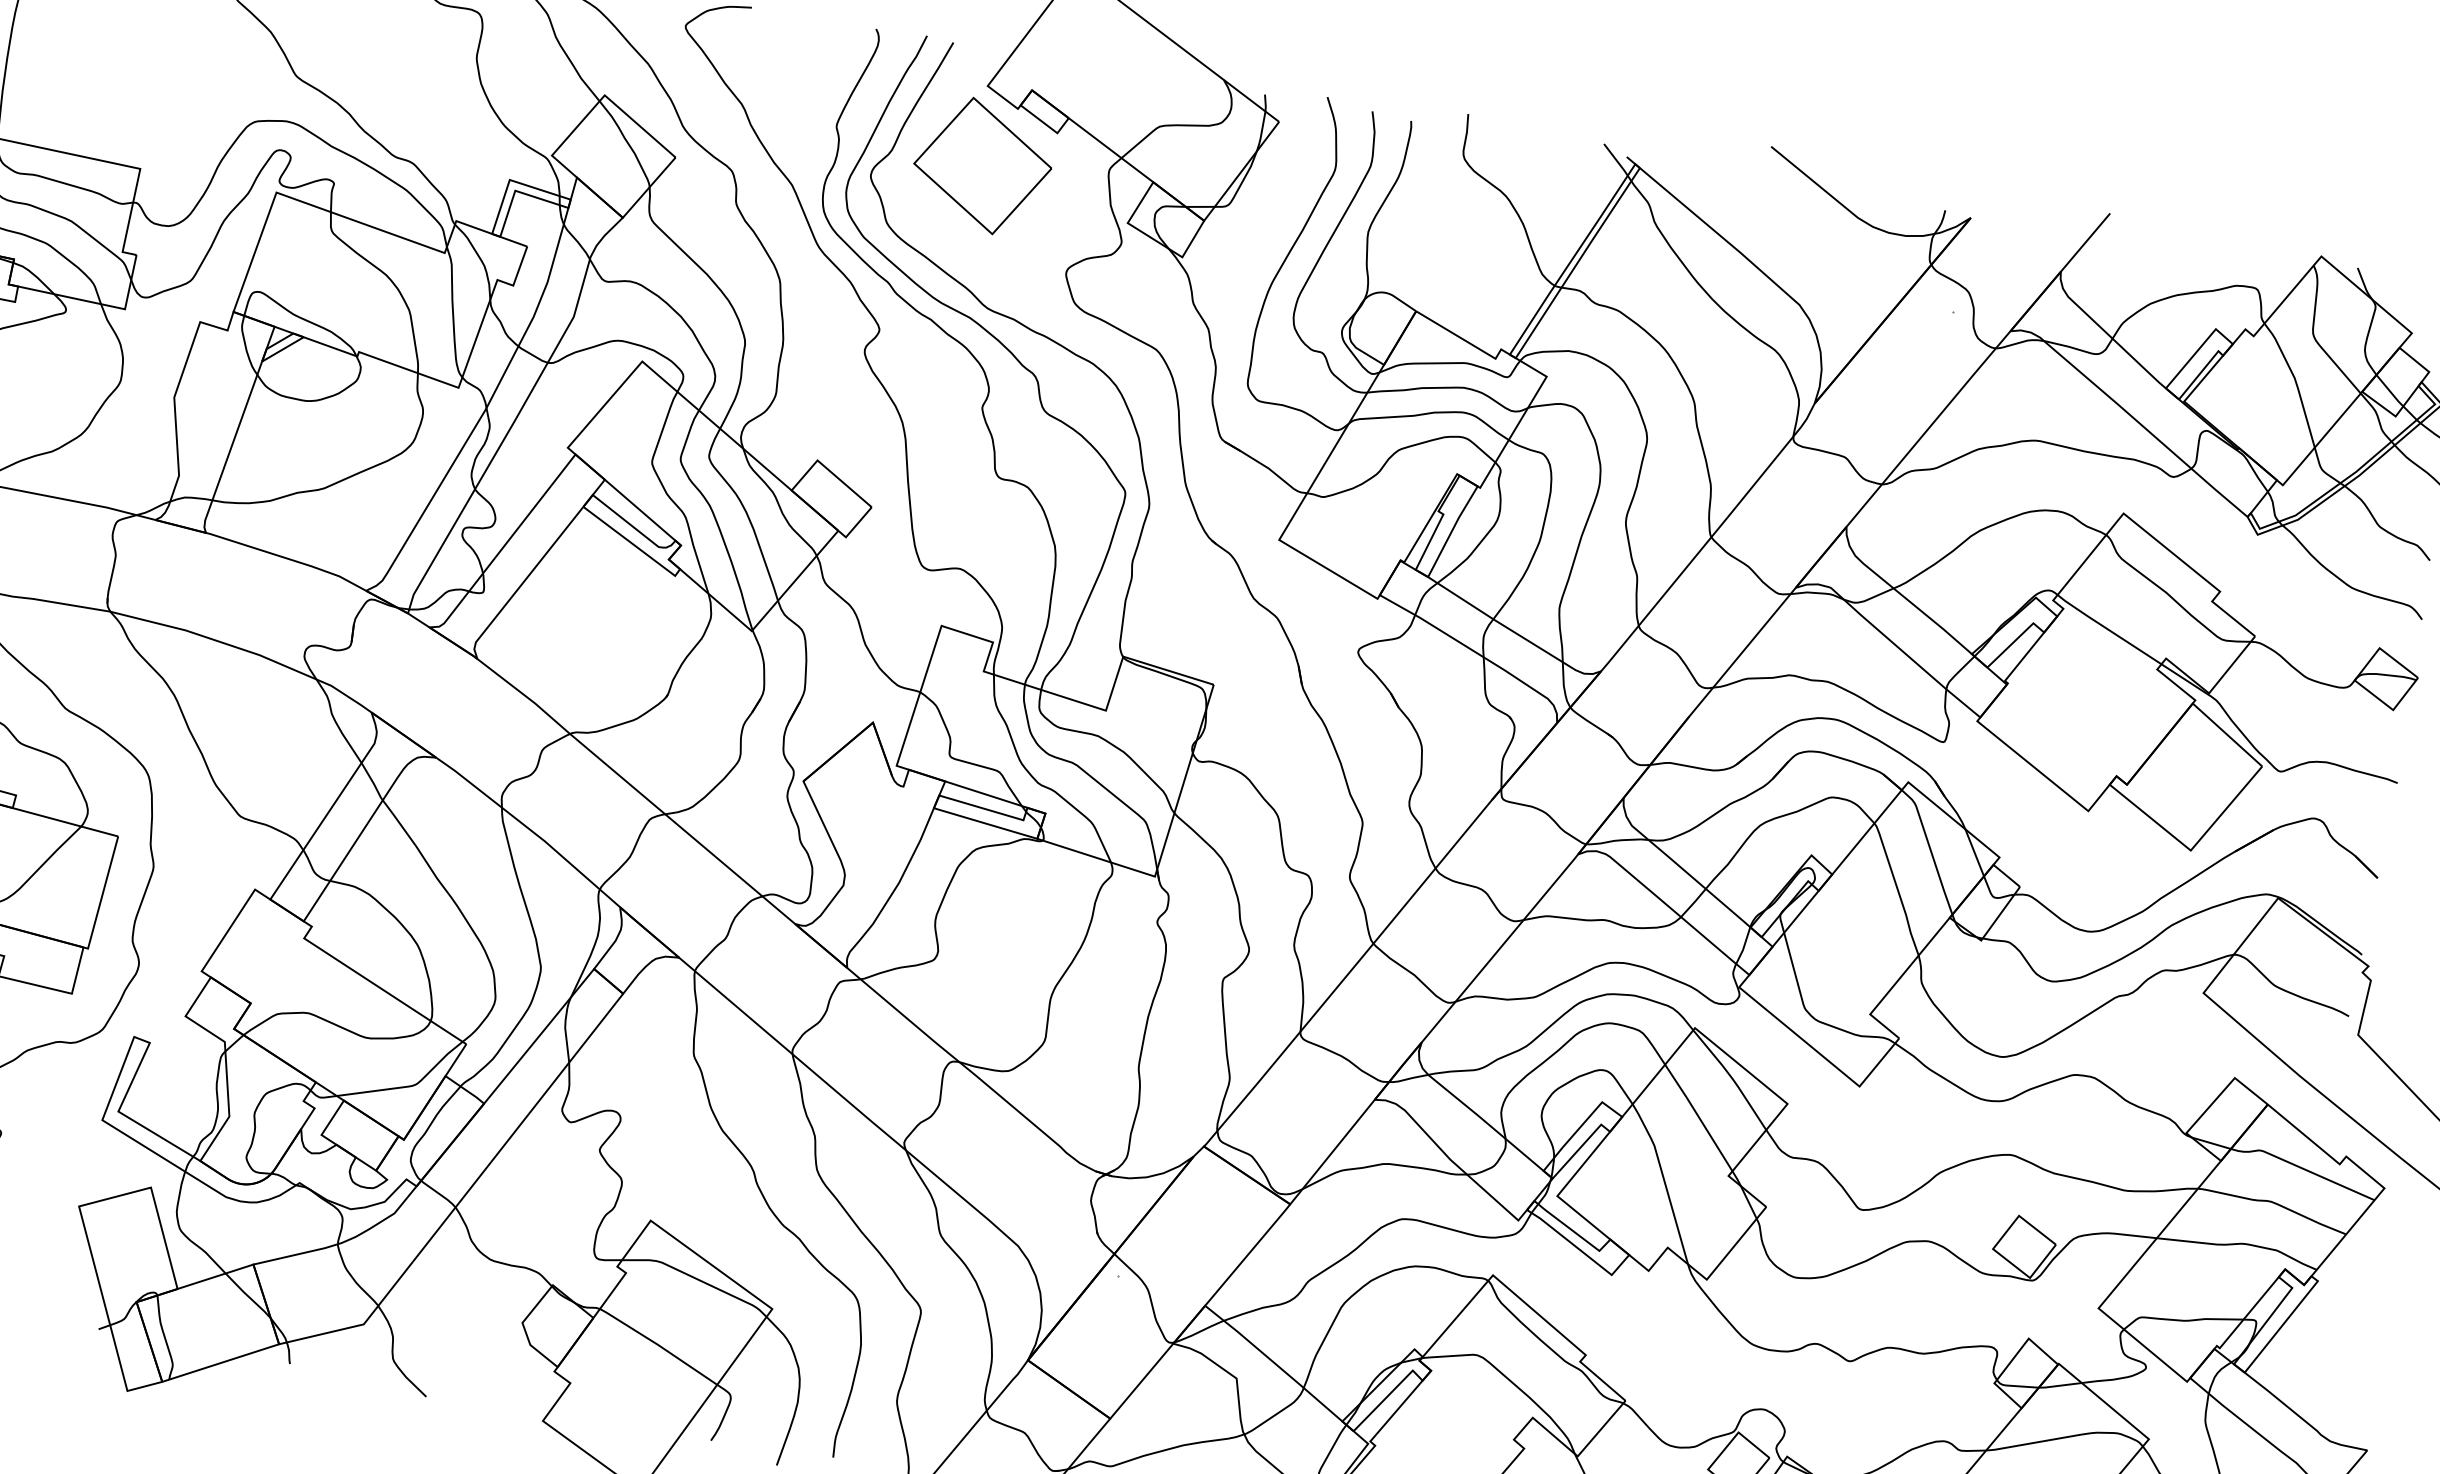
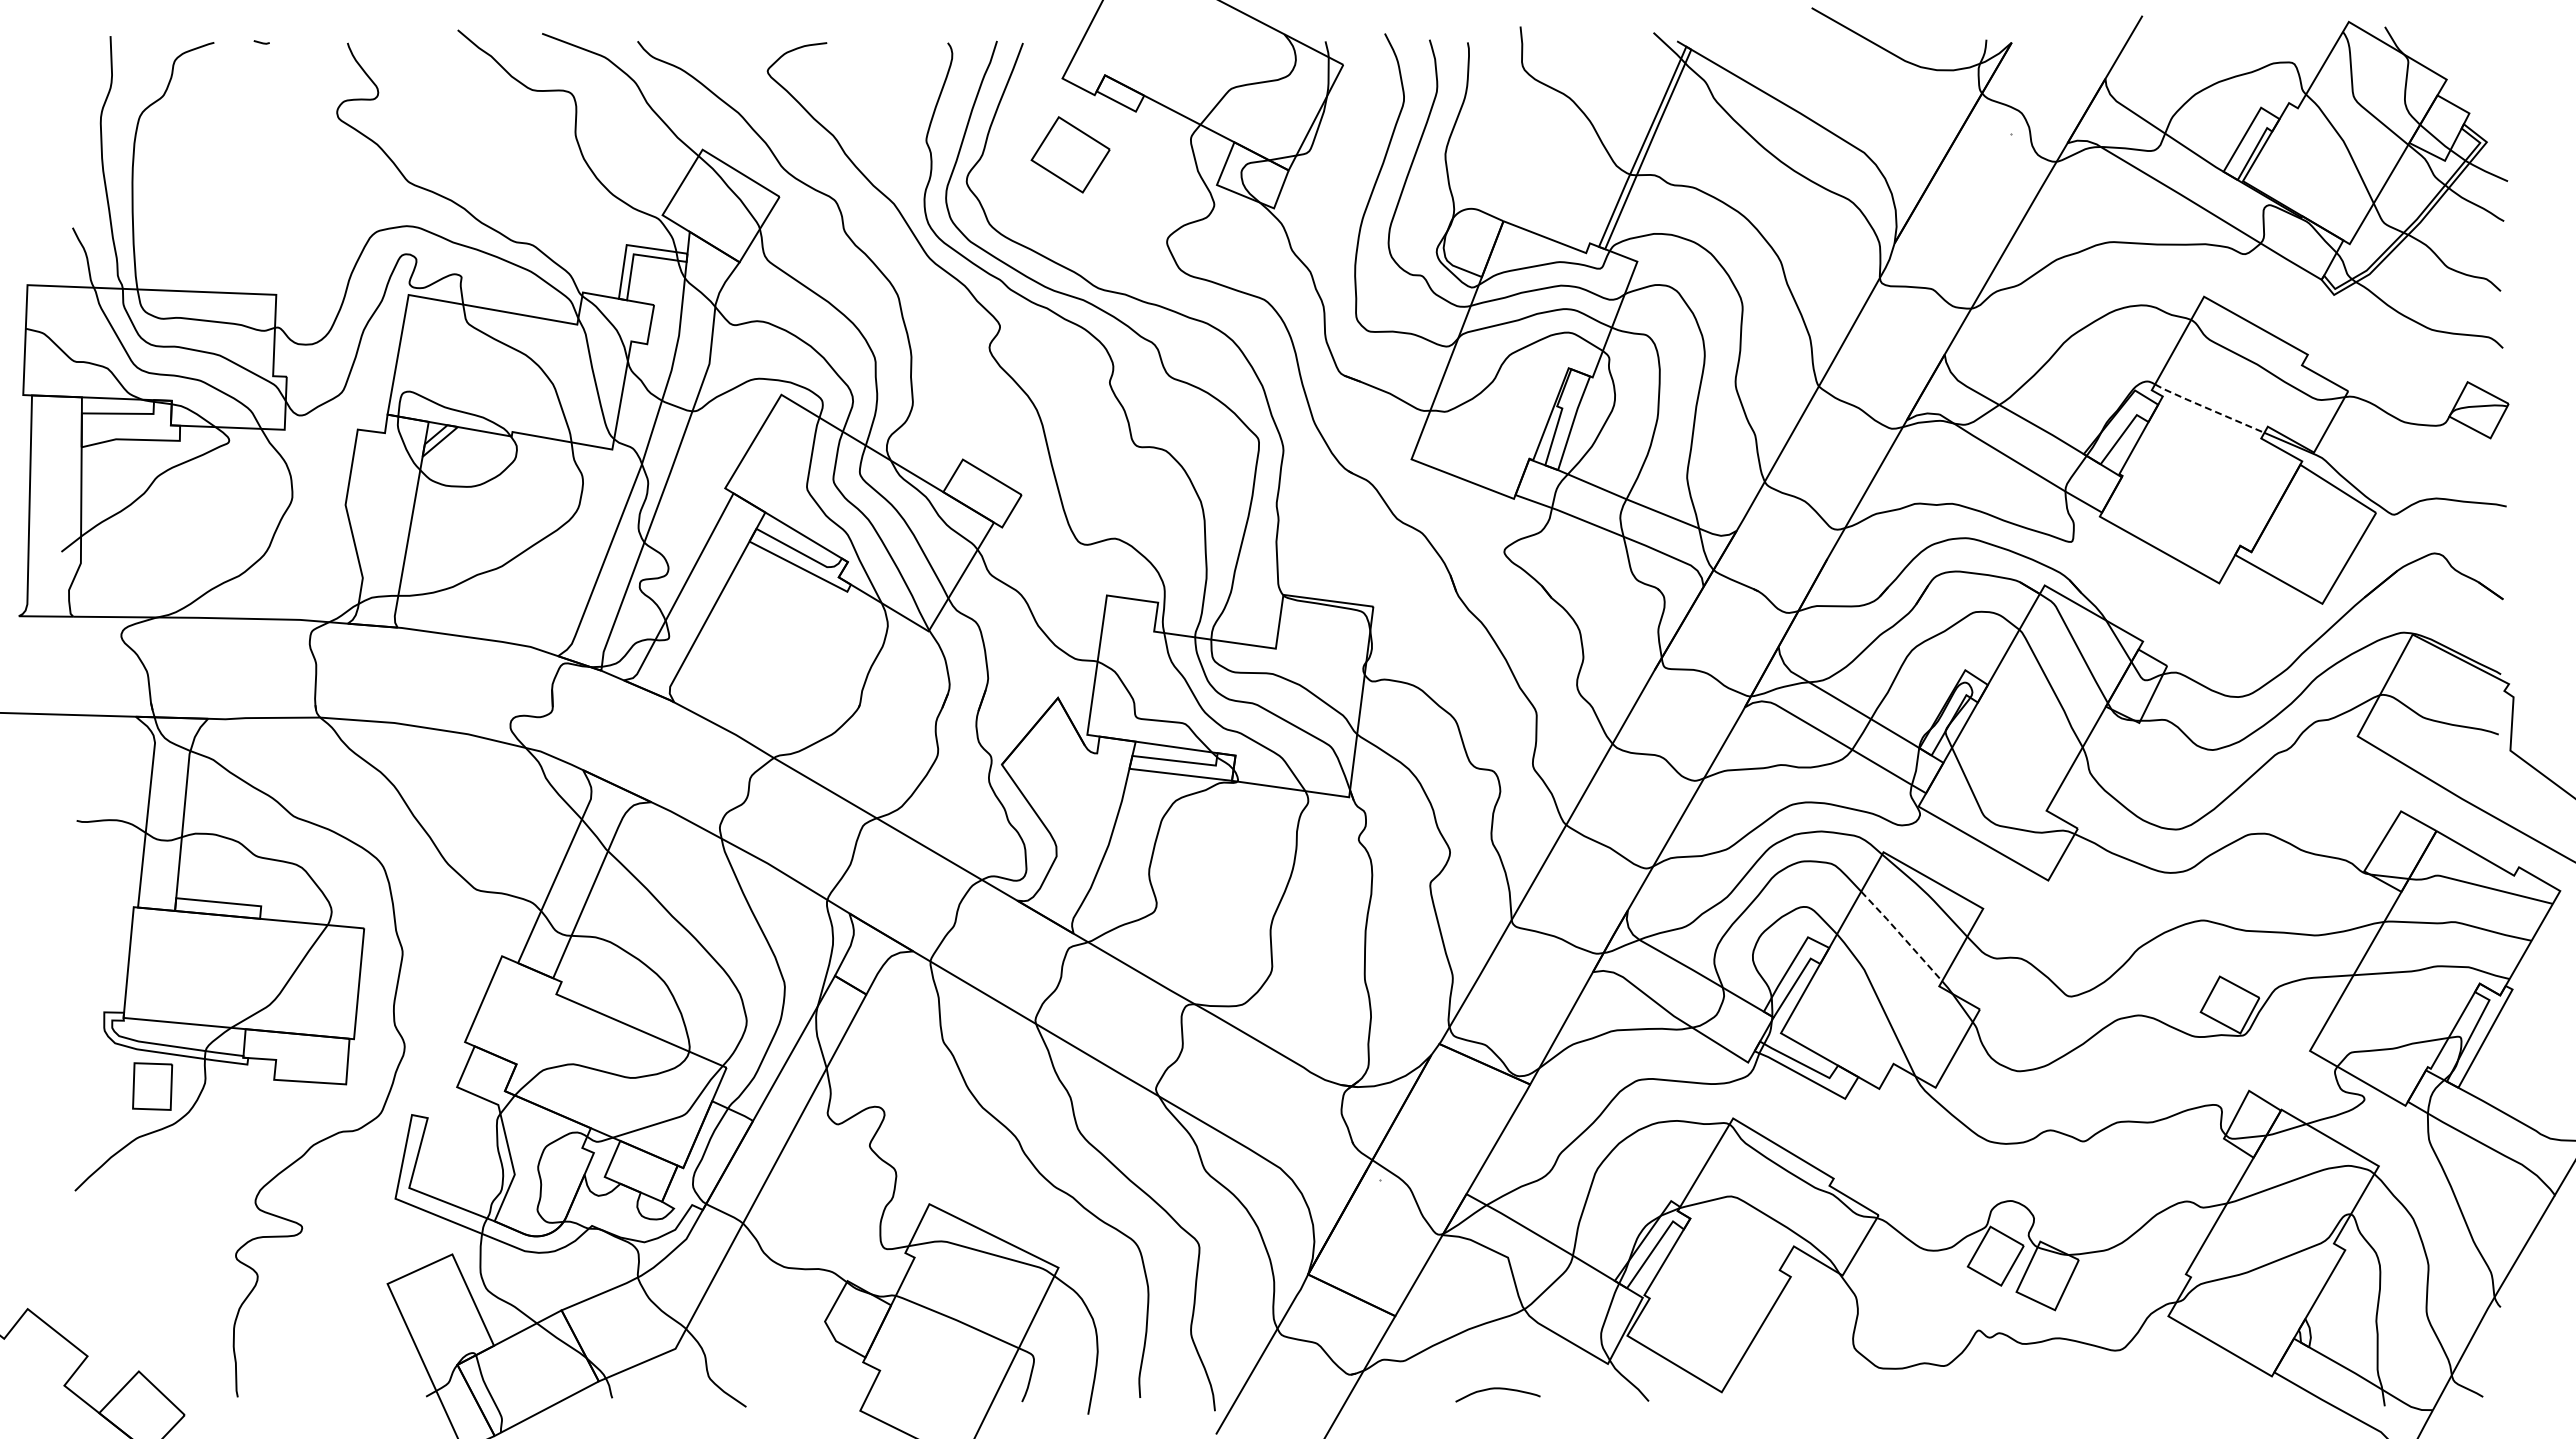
part: (982, 165) -> (1070, 154), size x0.6
line: (2108, 629) -> (2208, 408), solid -> dashed
line: (1699, 1118) -> (1902, 936), solid -> dashed

